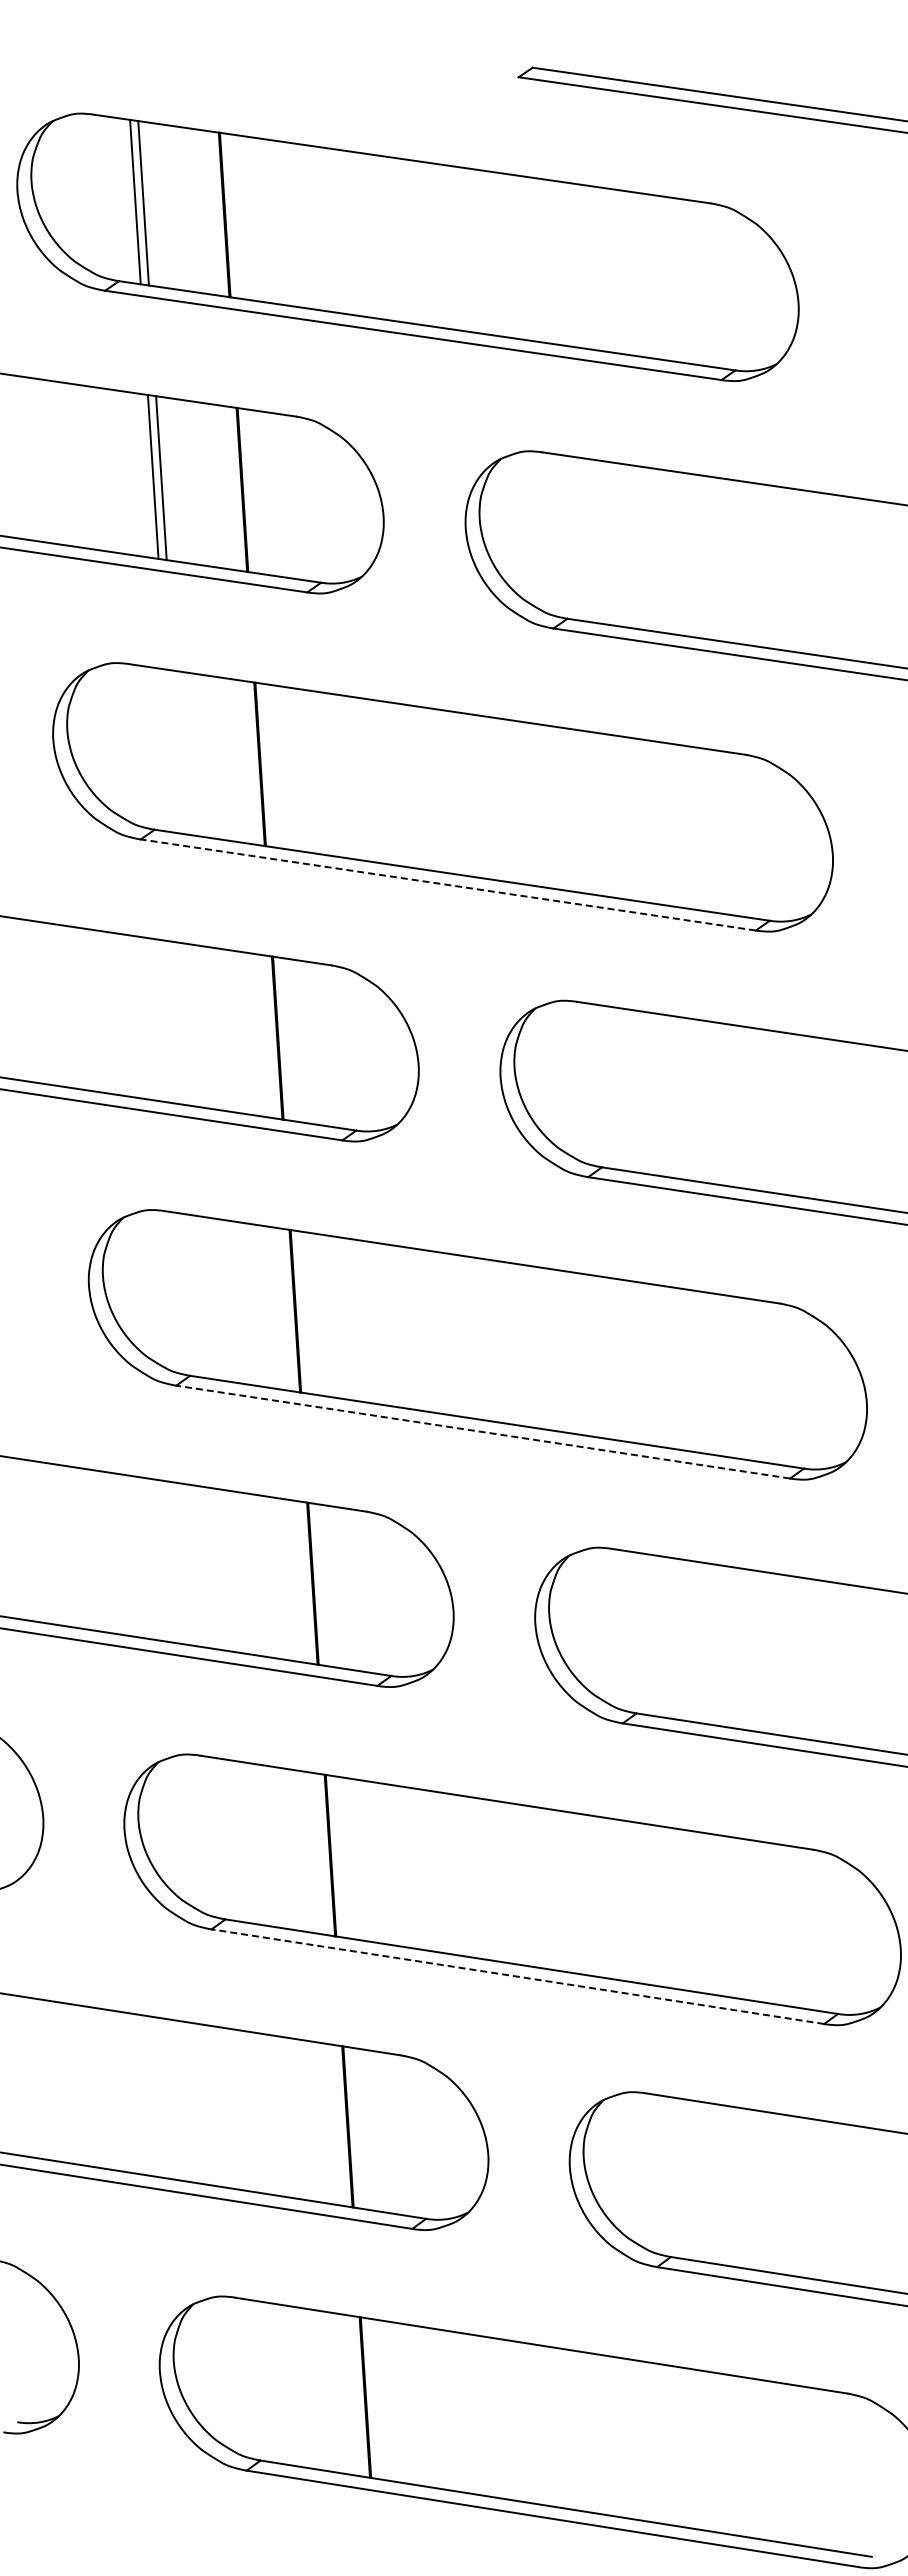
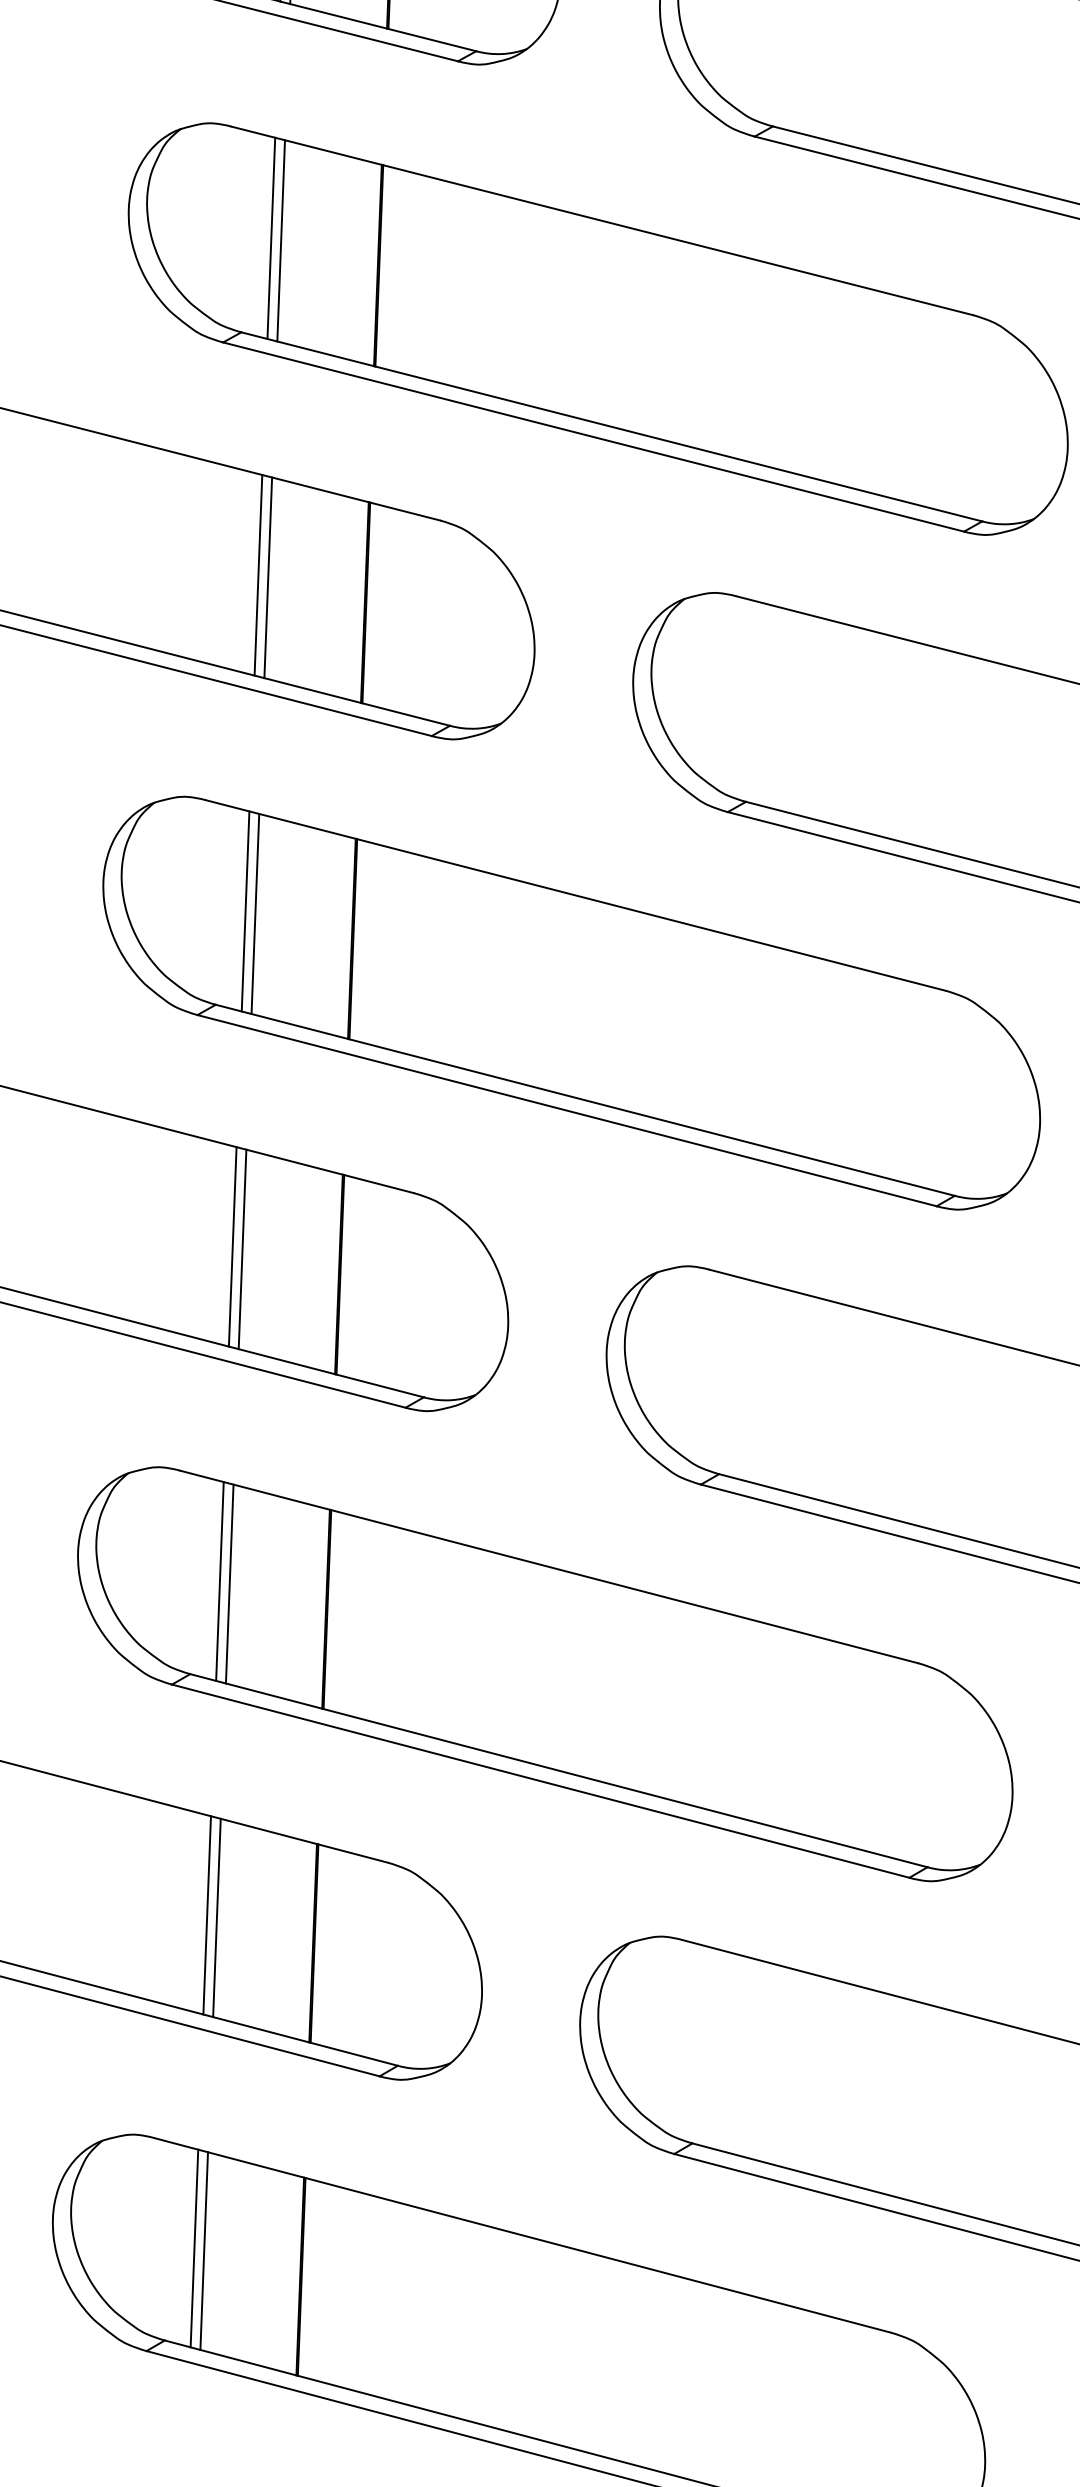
line: (170, 750) -> (270, 237), added
line: (178, 752) -> (280, 240), added
line: (448, 885) -> (593, 437), dashed -> solid
line: (188, 1024) -> (258, 574), added
line: (196, 1025) -> (267, 577), added
line: (206, 1297) -> (245, 911), added
line: (214, 1298) -> (255, 913), added
line: (482, 1432) -> (566, 1111), dashed -> solid
line: (223, 1570) -> (231, 1247), added
line: (232, 1571) -> (242, 1249), added
line: (241, 1841) -> (219, 1580), added
line: (249, 1843) -> (229, 1584), added
line: (517, 1976) -> (540, 1780), dashed -> solid
line: (259, 2112) -> (207, 1914), added
line: (267, 2113) -> (217, 1916), added
line: (276, 2383) -> (194, 2248), added
line: (284, 2384) -> (203, 2250), added

